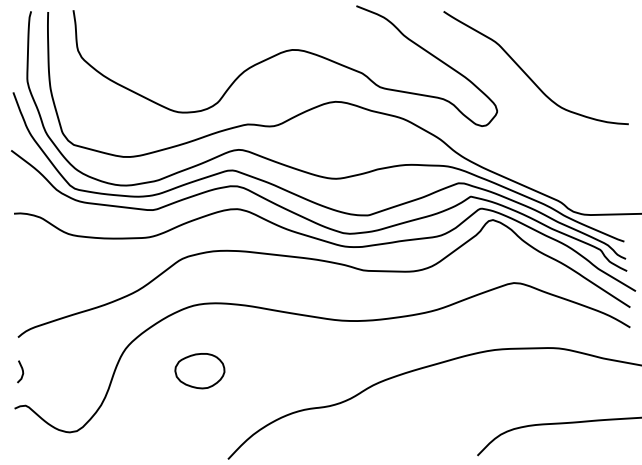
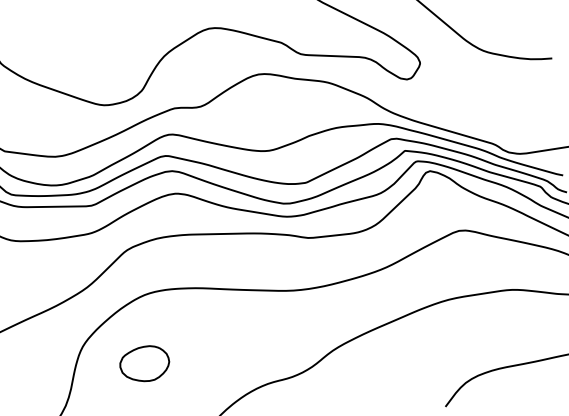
part: (199, 371) -> (144, 364), moved

